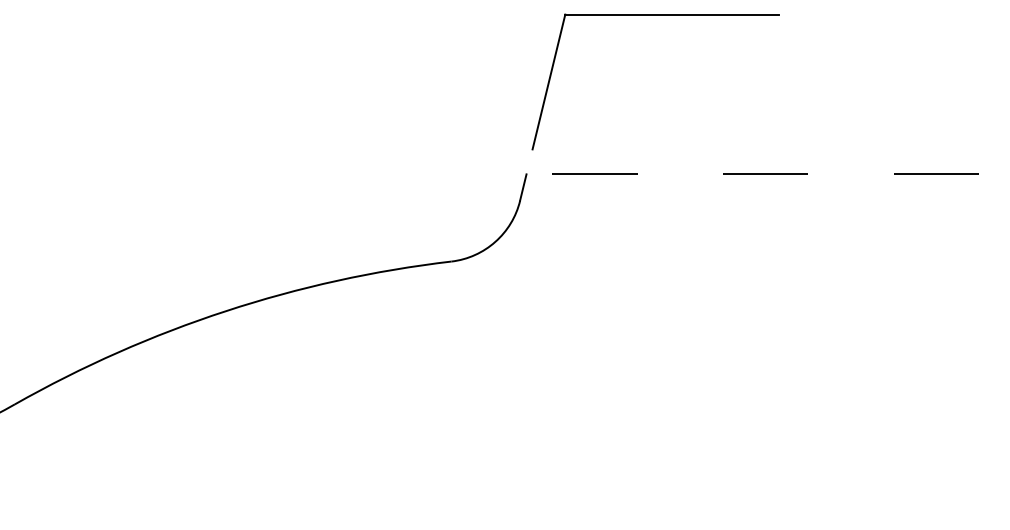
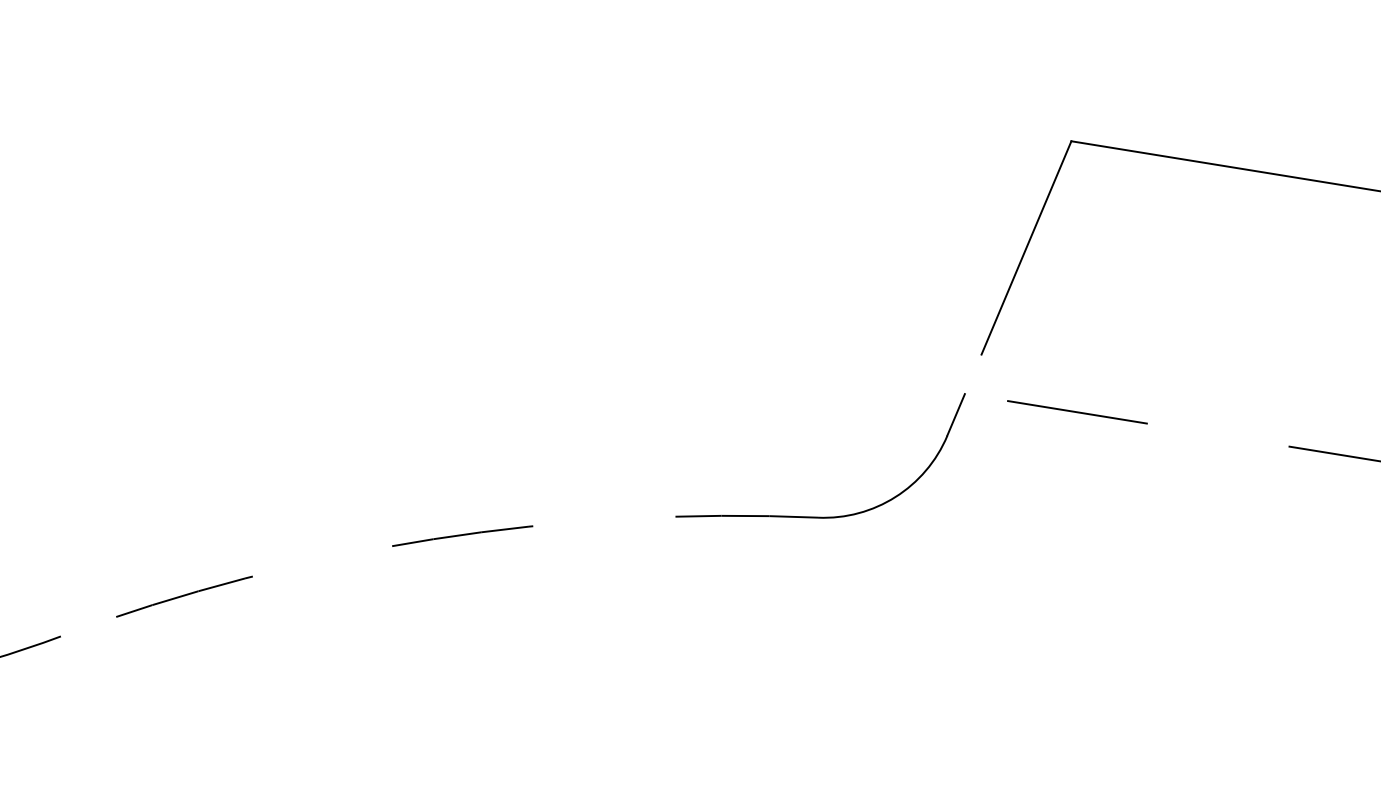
arc: (226, 311) -> (434, 539), solid -> dashed

